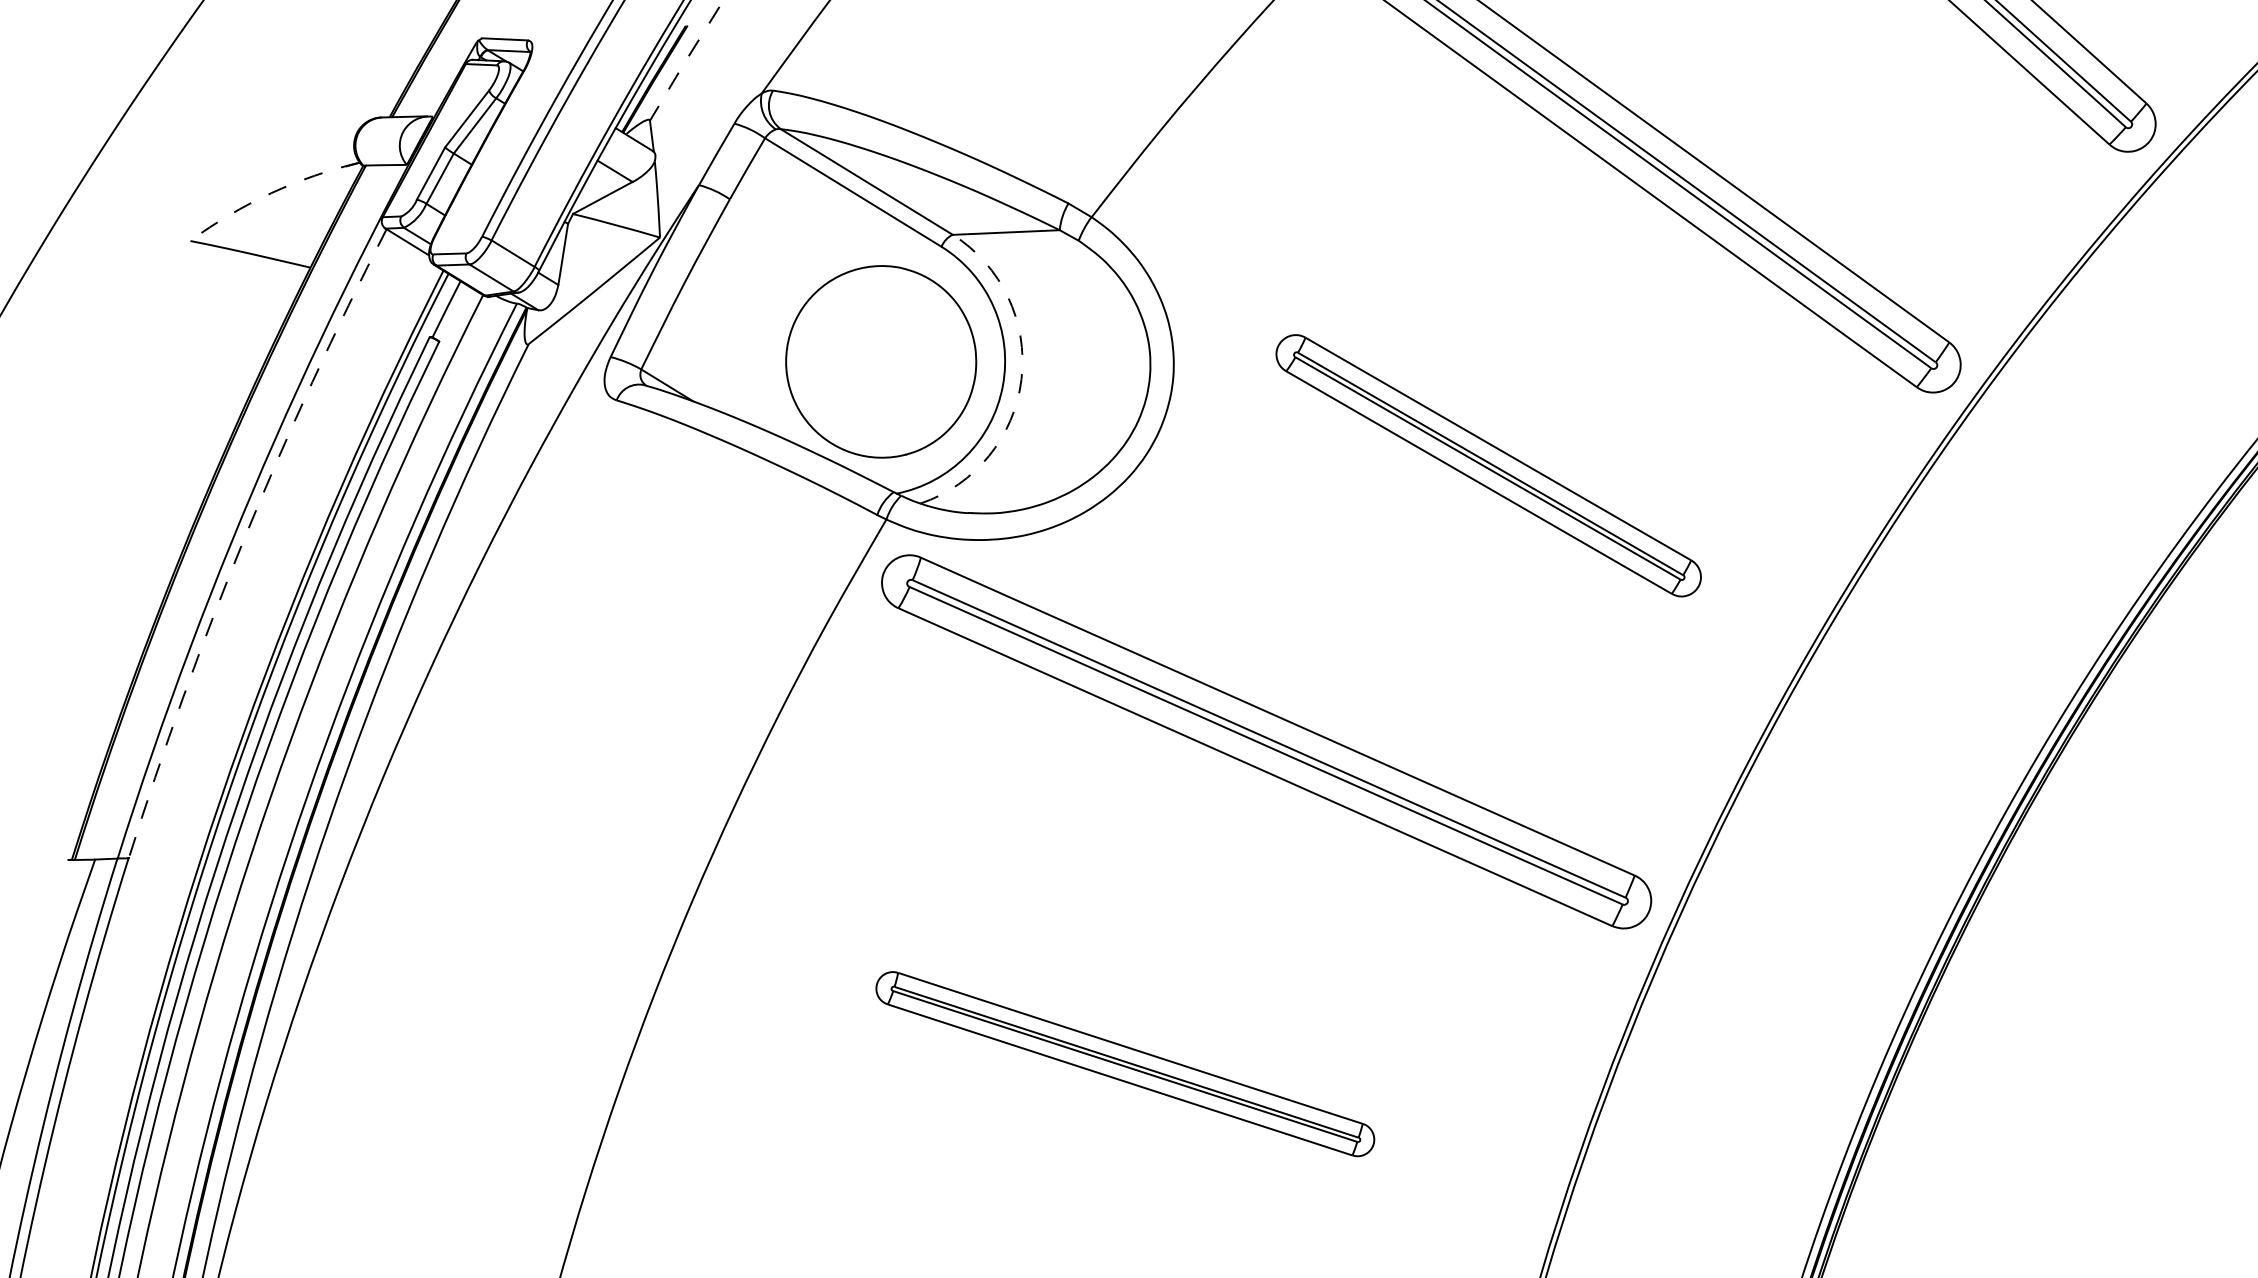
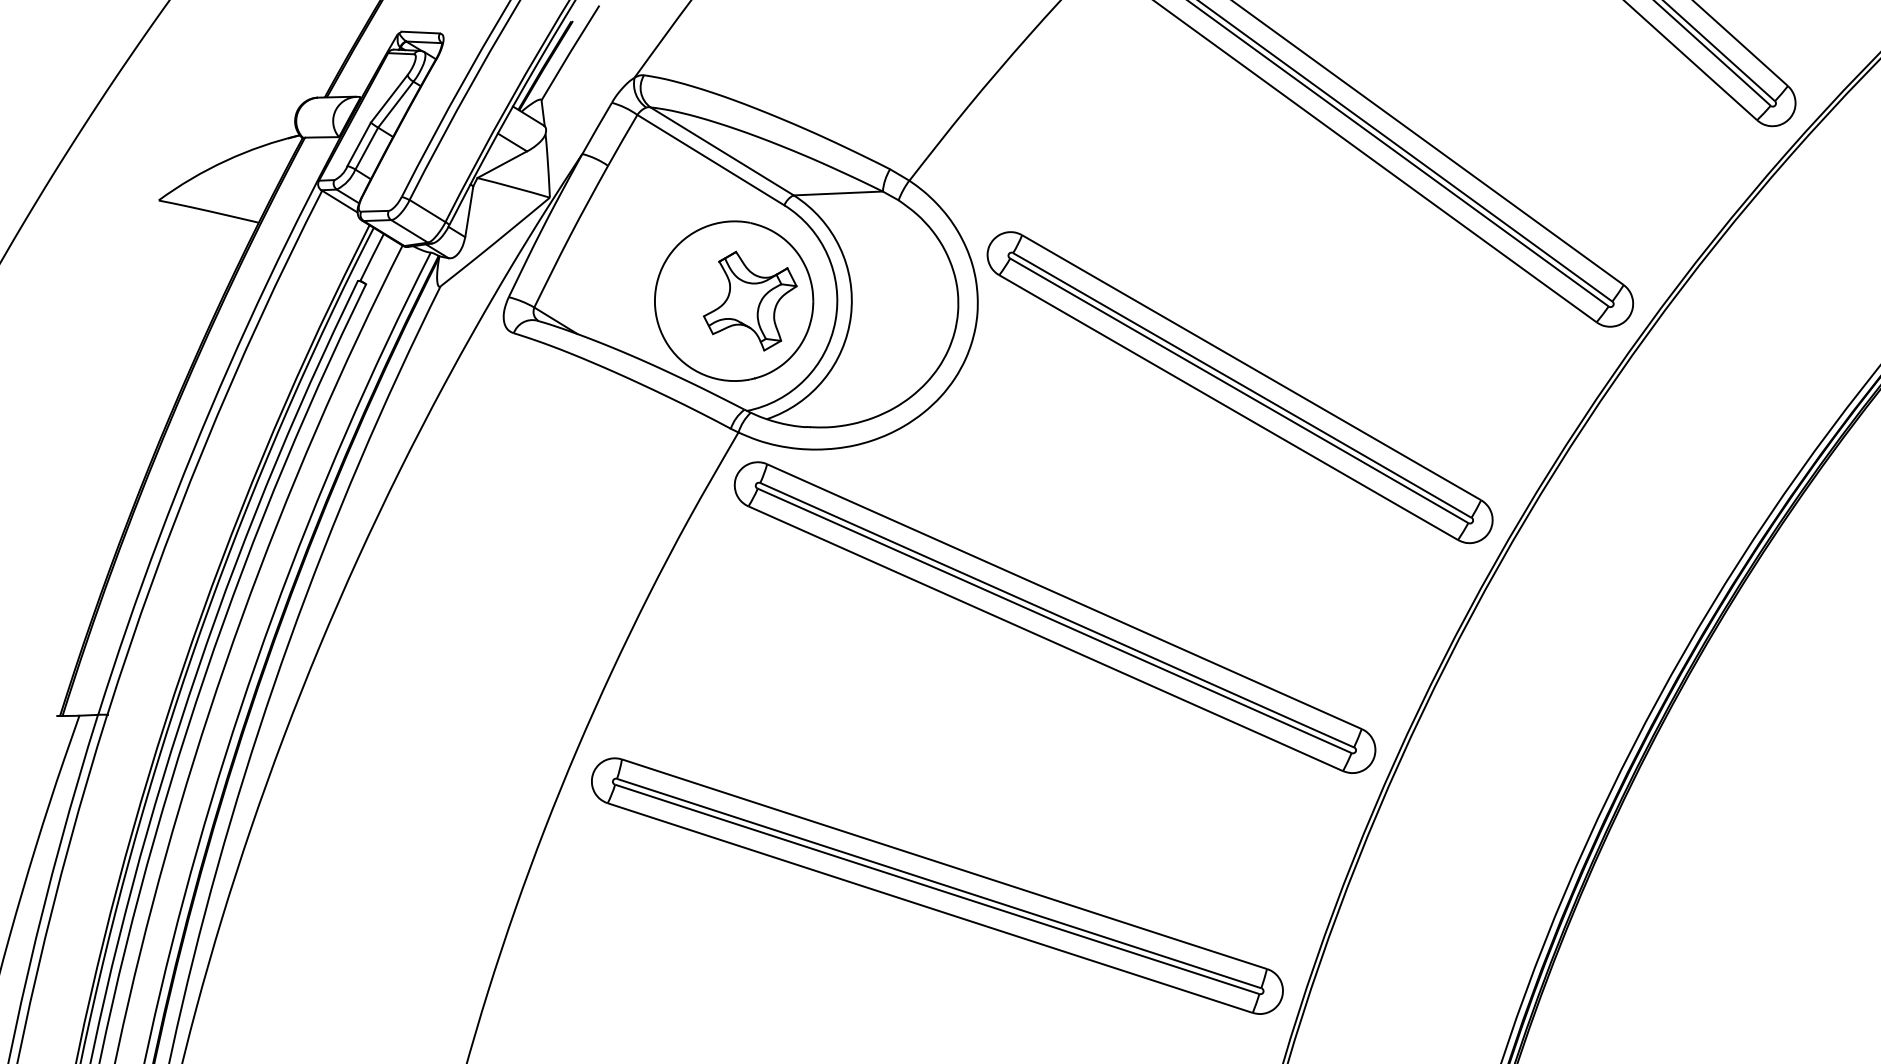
line: (684, 63) -> (570, 52), dashed -> solid
arc: (271, 192) -> (226, 160), dashed -> solid
part: (900, 361) -> (750, 300), added
arc: (1020, 379) -> (850, 315), dashed -> solid
part: (1488, 465) -> (1239, 387), size x1.43
arc: (244, 538) -> (203, 448), dashed -> solid
part: (1125, 1063) -> (937, 885), size x1.67

